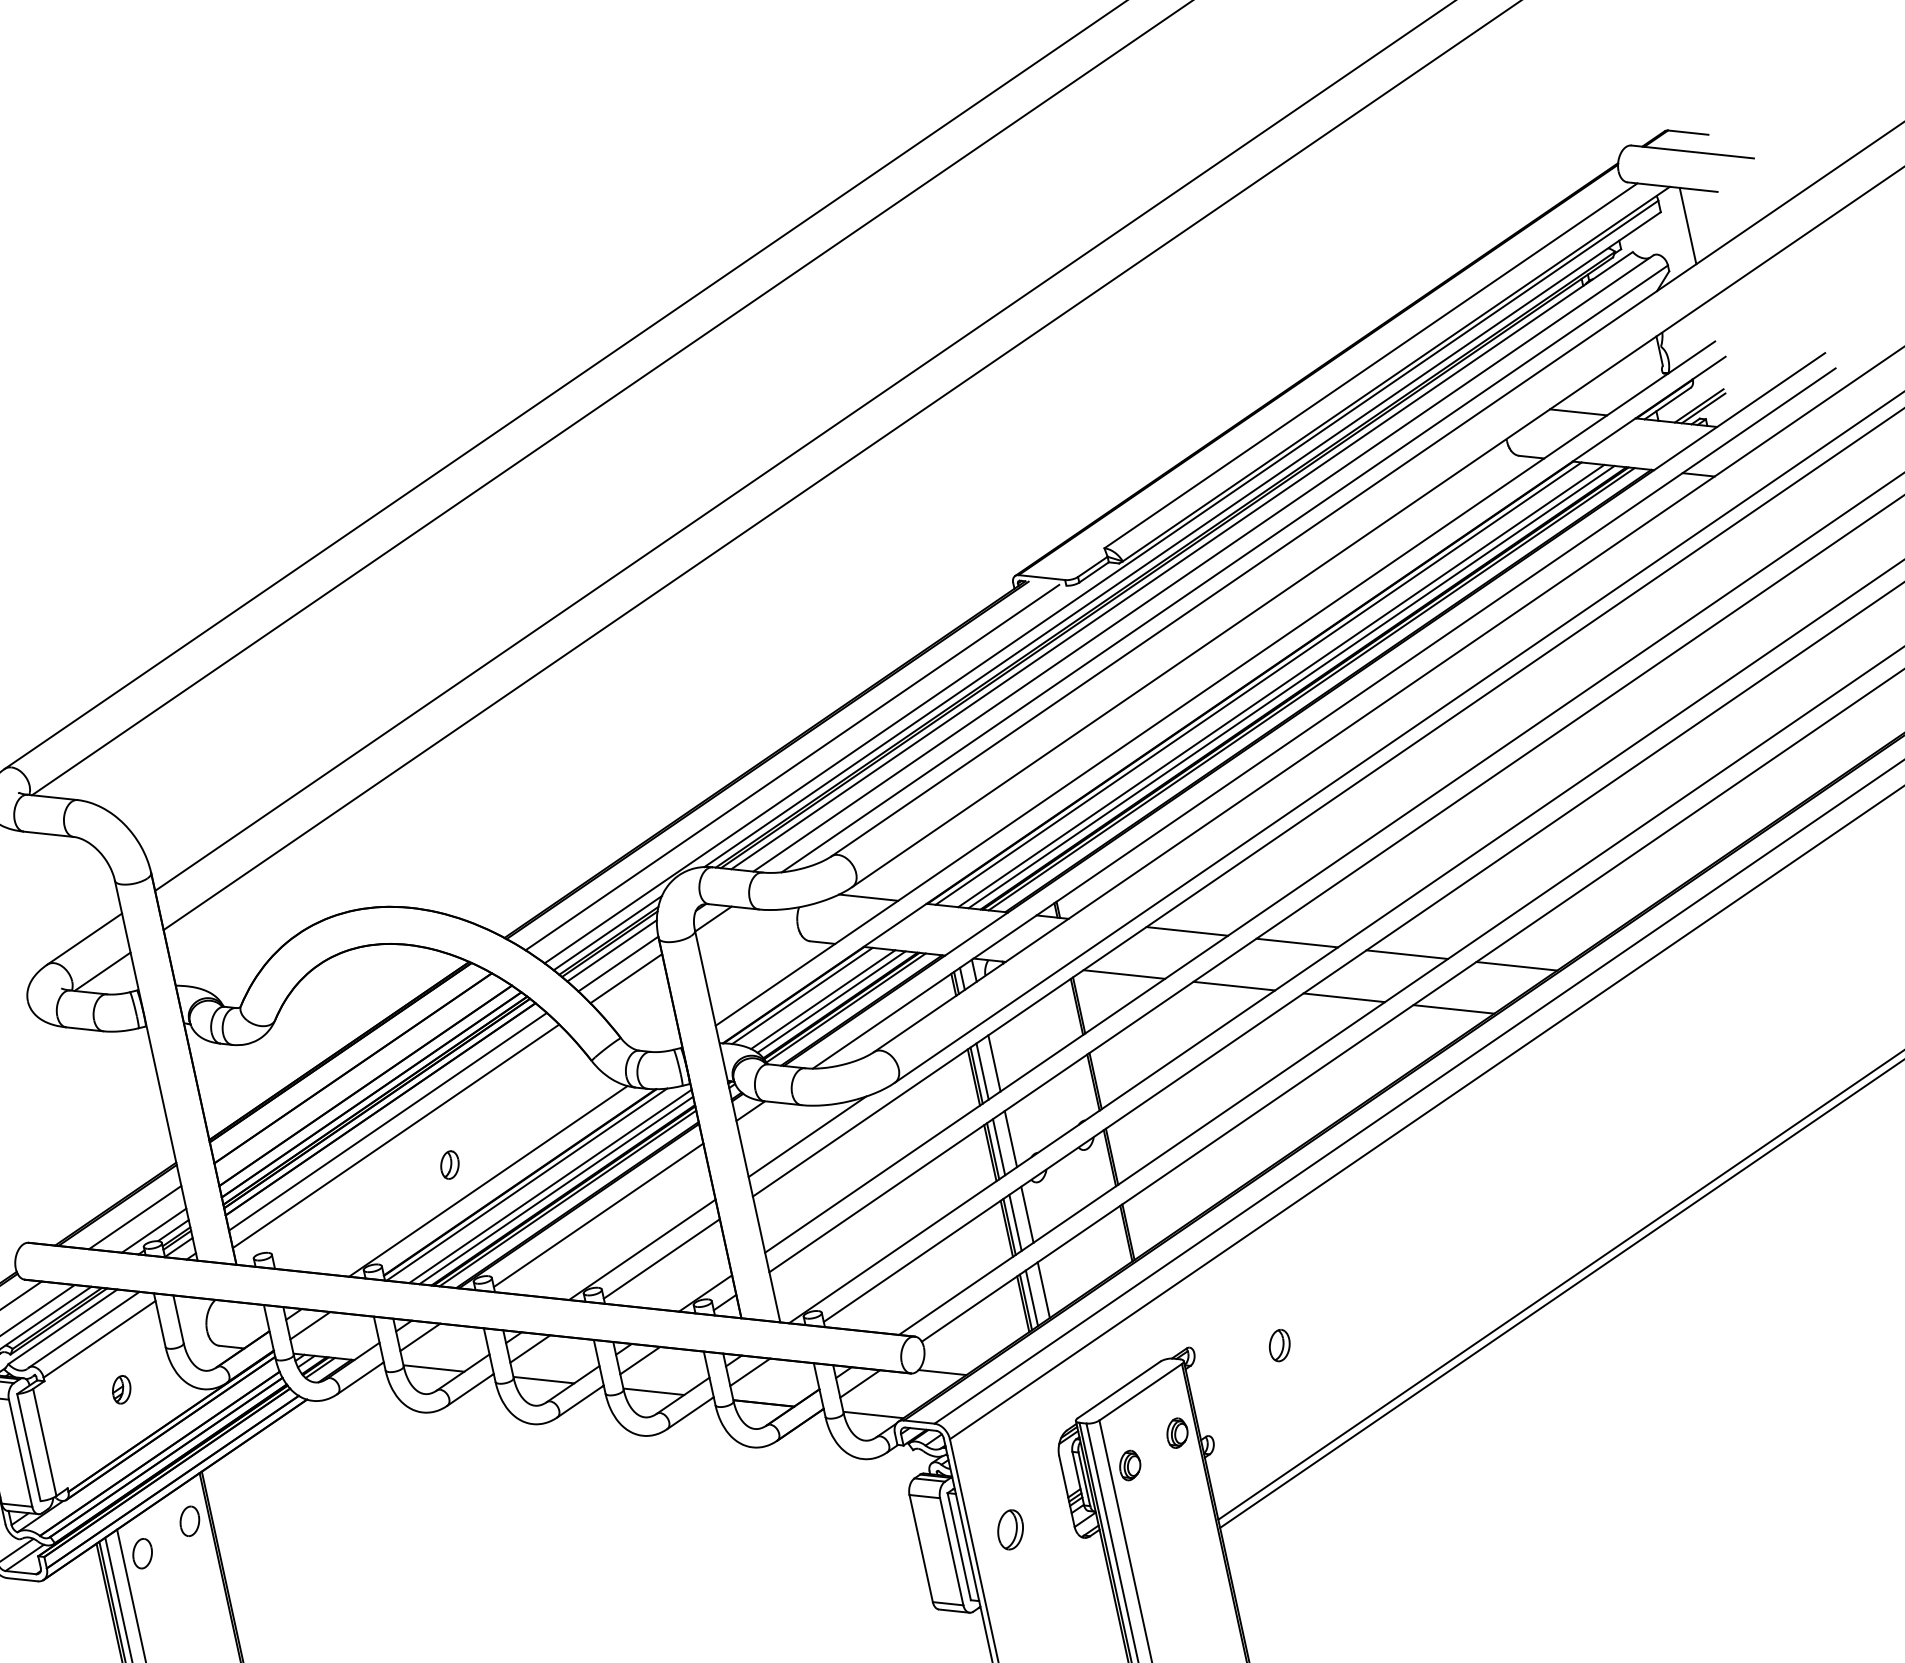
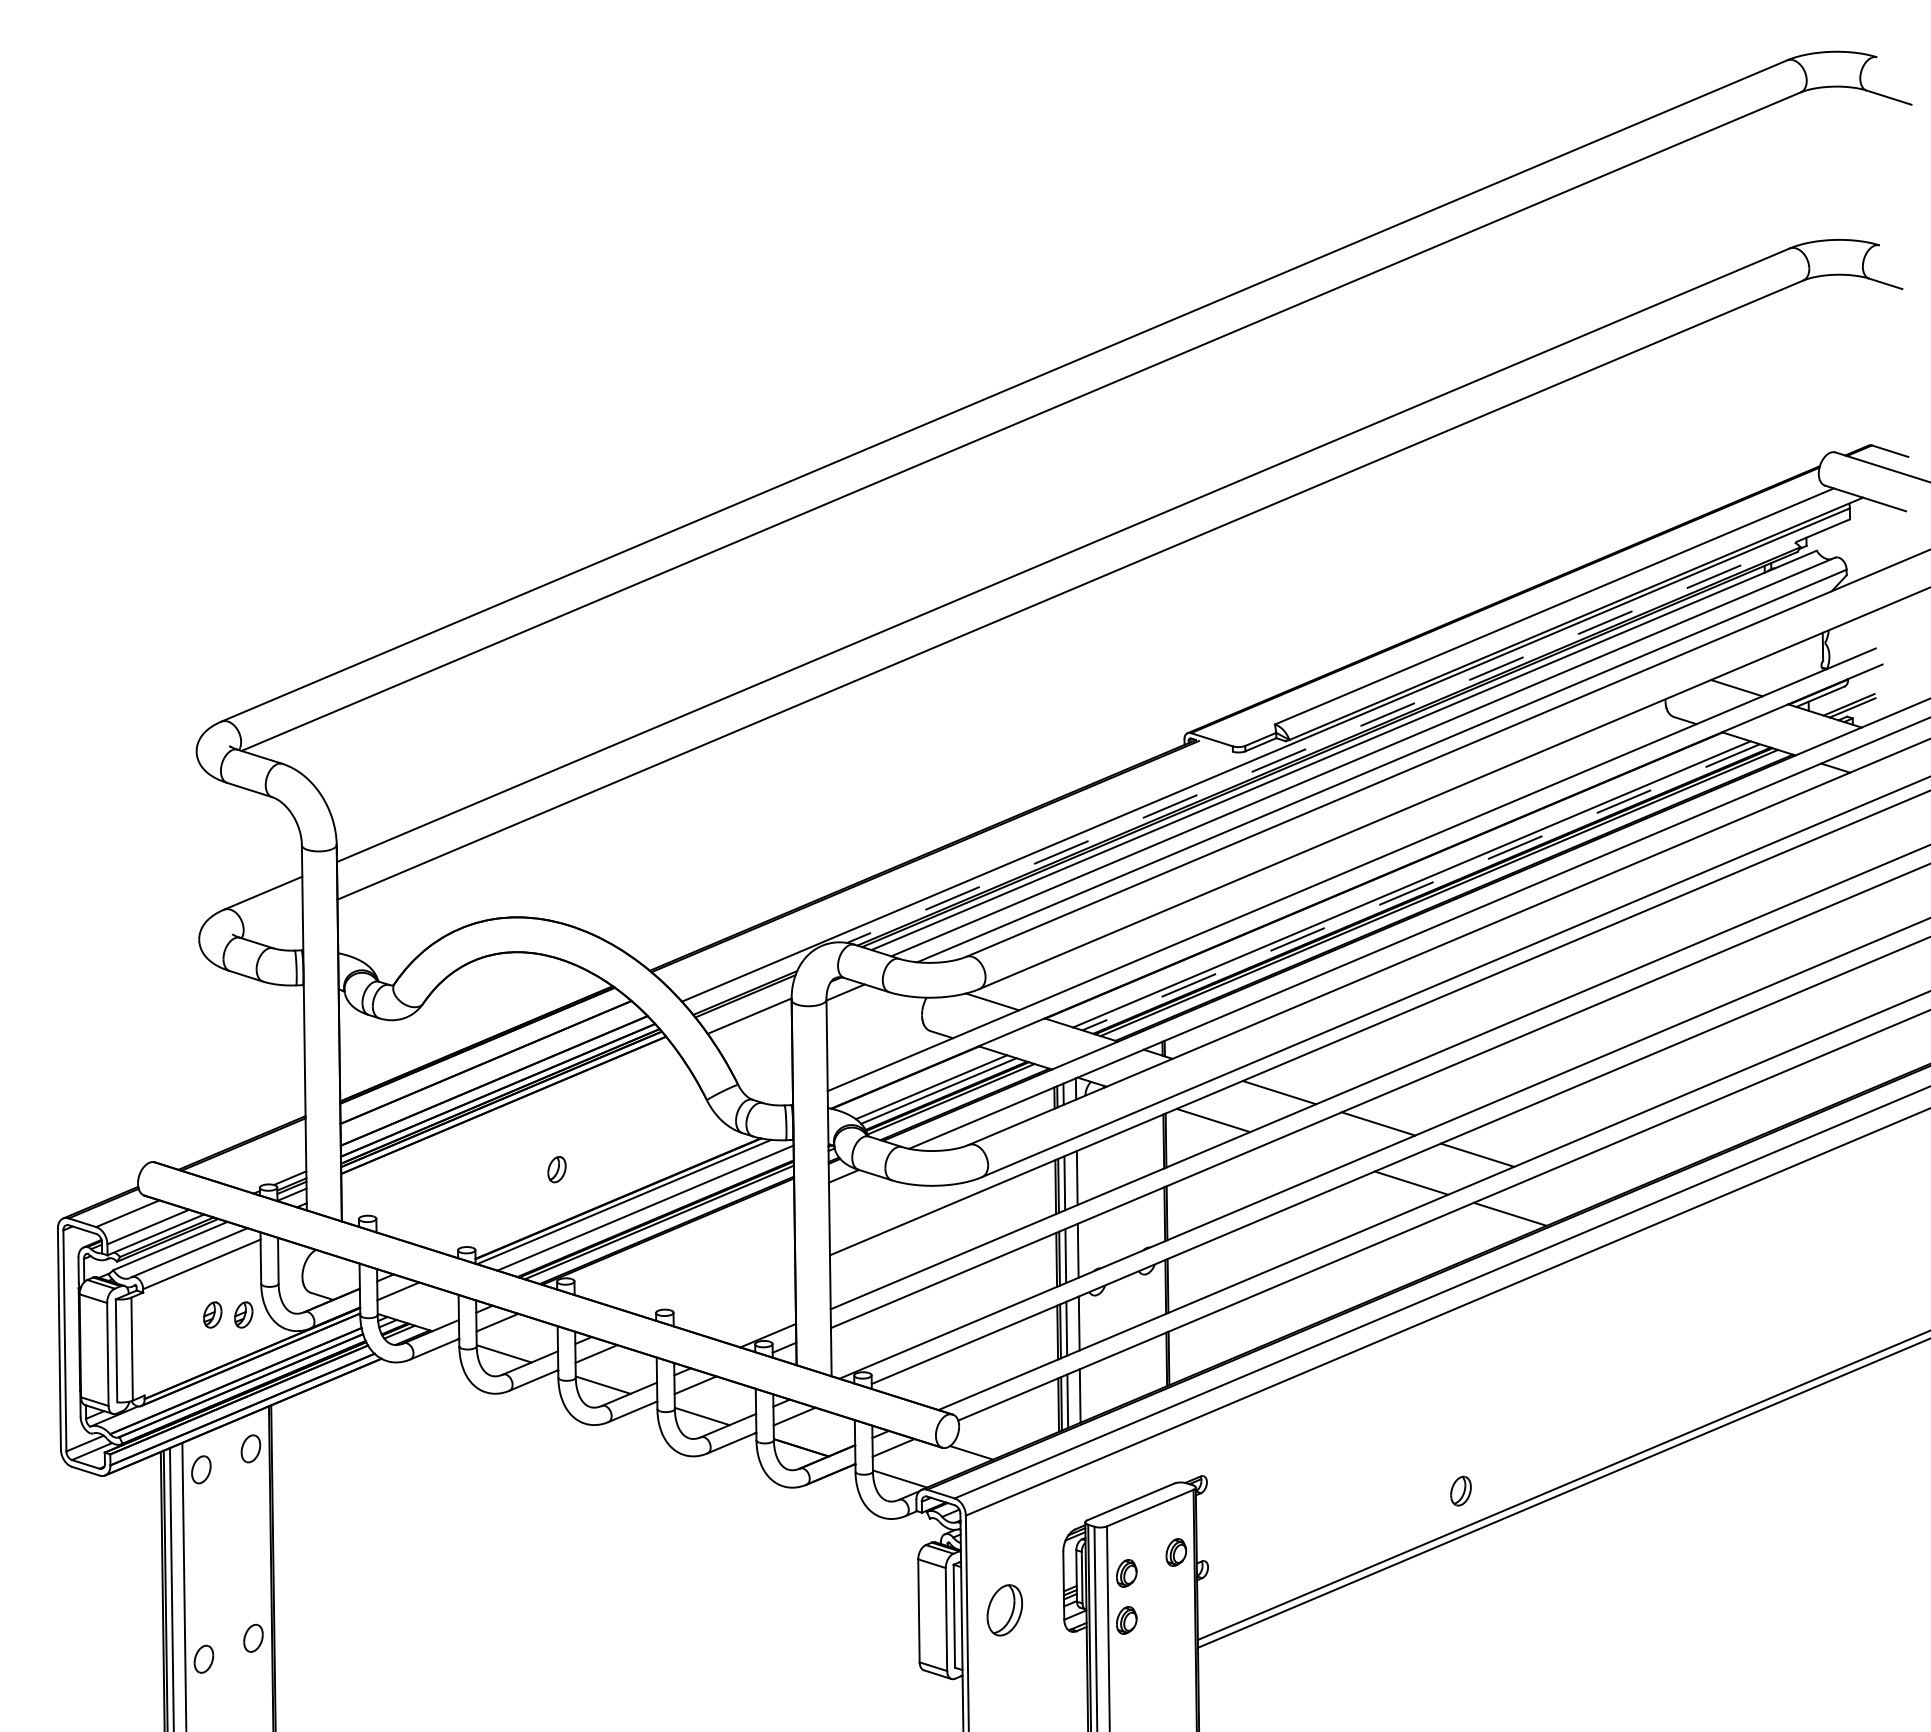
line: (1686, 225) -> (1871, 536), removed
line: (1182, 540) -> (1348, 731), solid -> dashed
line: (1258, 683) -> (1391, 877), removed
line: (1291, 687) -> (1421, 887), solid -> dashed
line: (792, 767) -> (946, 867), removed
line: (607, 932) -> (745, 985), removed
line: (612, 950) -> (746, 1002), removed
line: (1515, 965) -> (1575, 1185), removed
line: (102, 971) -> (273, 926), removed
line: (625, 979) -> (753, 1031), removed
line: (1234, 985) -> (1312, 1151), removed
line: (801, 995) -> (912, 1079), removed
line: (387, 1121) -> (507, 1117), removed
line: (395, 1135) -> (512, 1132), removed
line: (807, 1136) -> (891, 1210), removed
line: (488, 1180) -> (589, 1191), removed
line: (555, 1190) -> (649, 1212), removed
line: (598, 1215) -> (684, 1243), removed
line: (135, 1217) -> (257, 1158), removed
line: (154, 1230) -> (272, 1174), removed
line: (642, 1249) -> (718, 1283), removed
line: (661, 1258) -> (734, 1295), removed
part: (1279, 1344) -> (1460, 1490), moved
part: (153, 1382) -> (243, 1314), added
part: (1139, 1514) -> (1126, 1620), added
part: (1010, 1530) -> (1004, 1610), size x1.4

